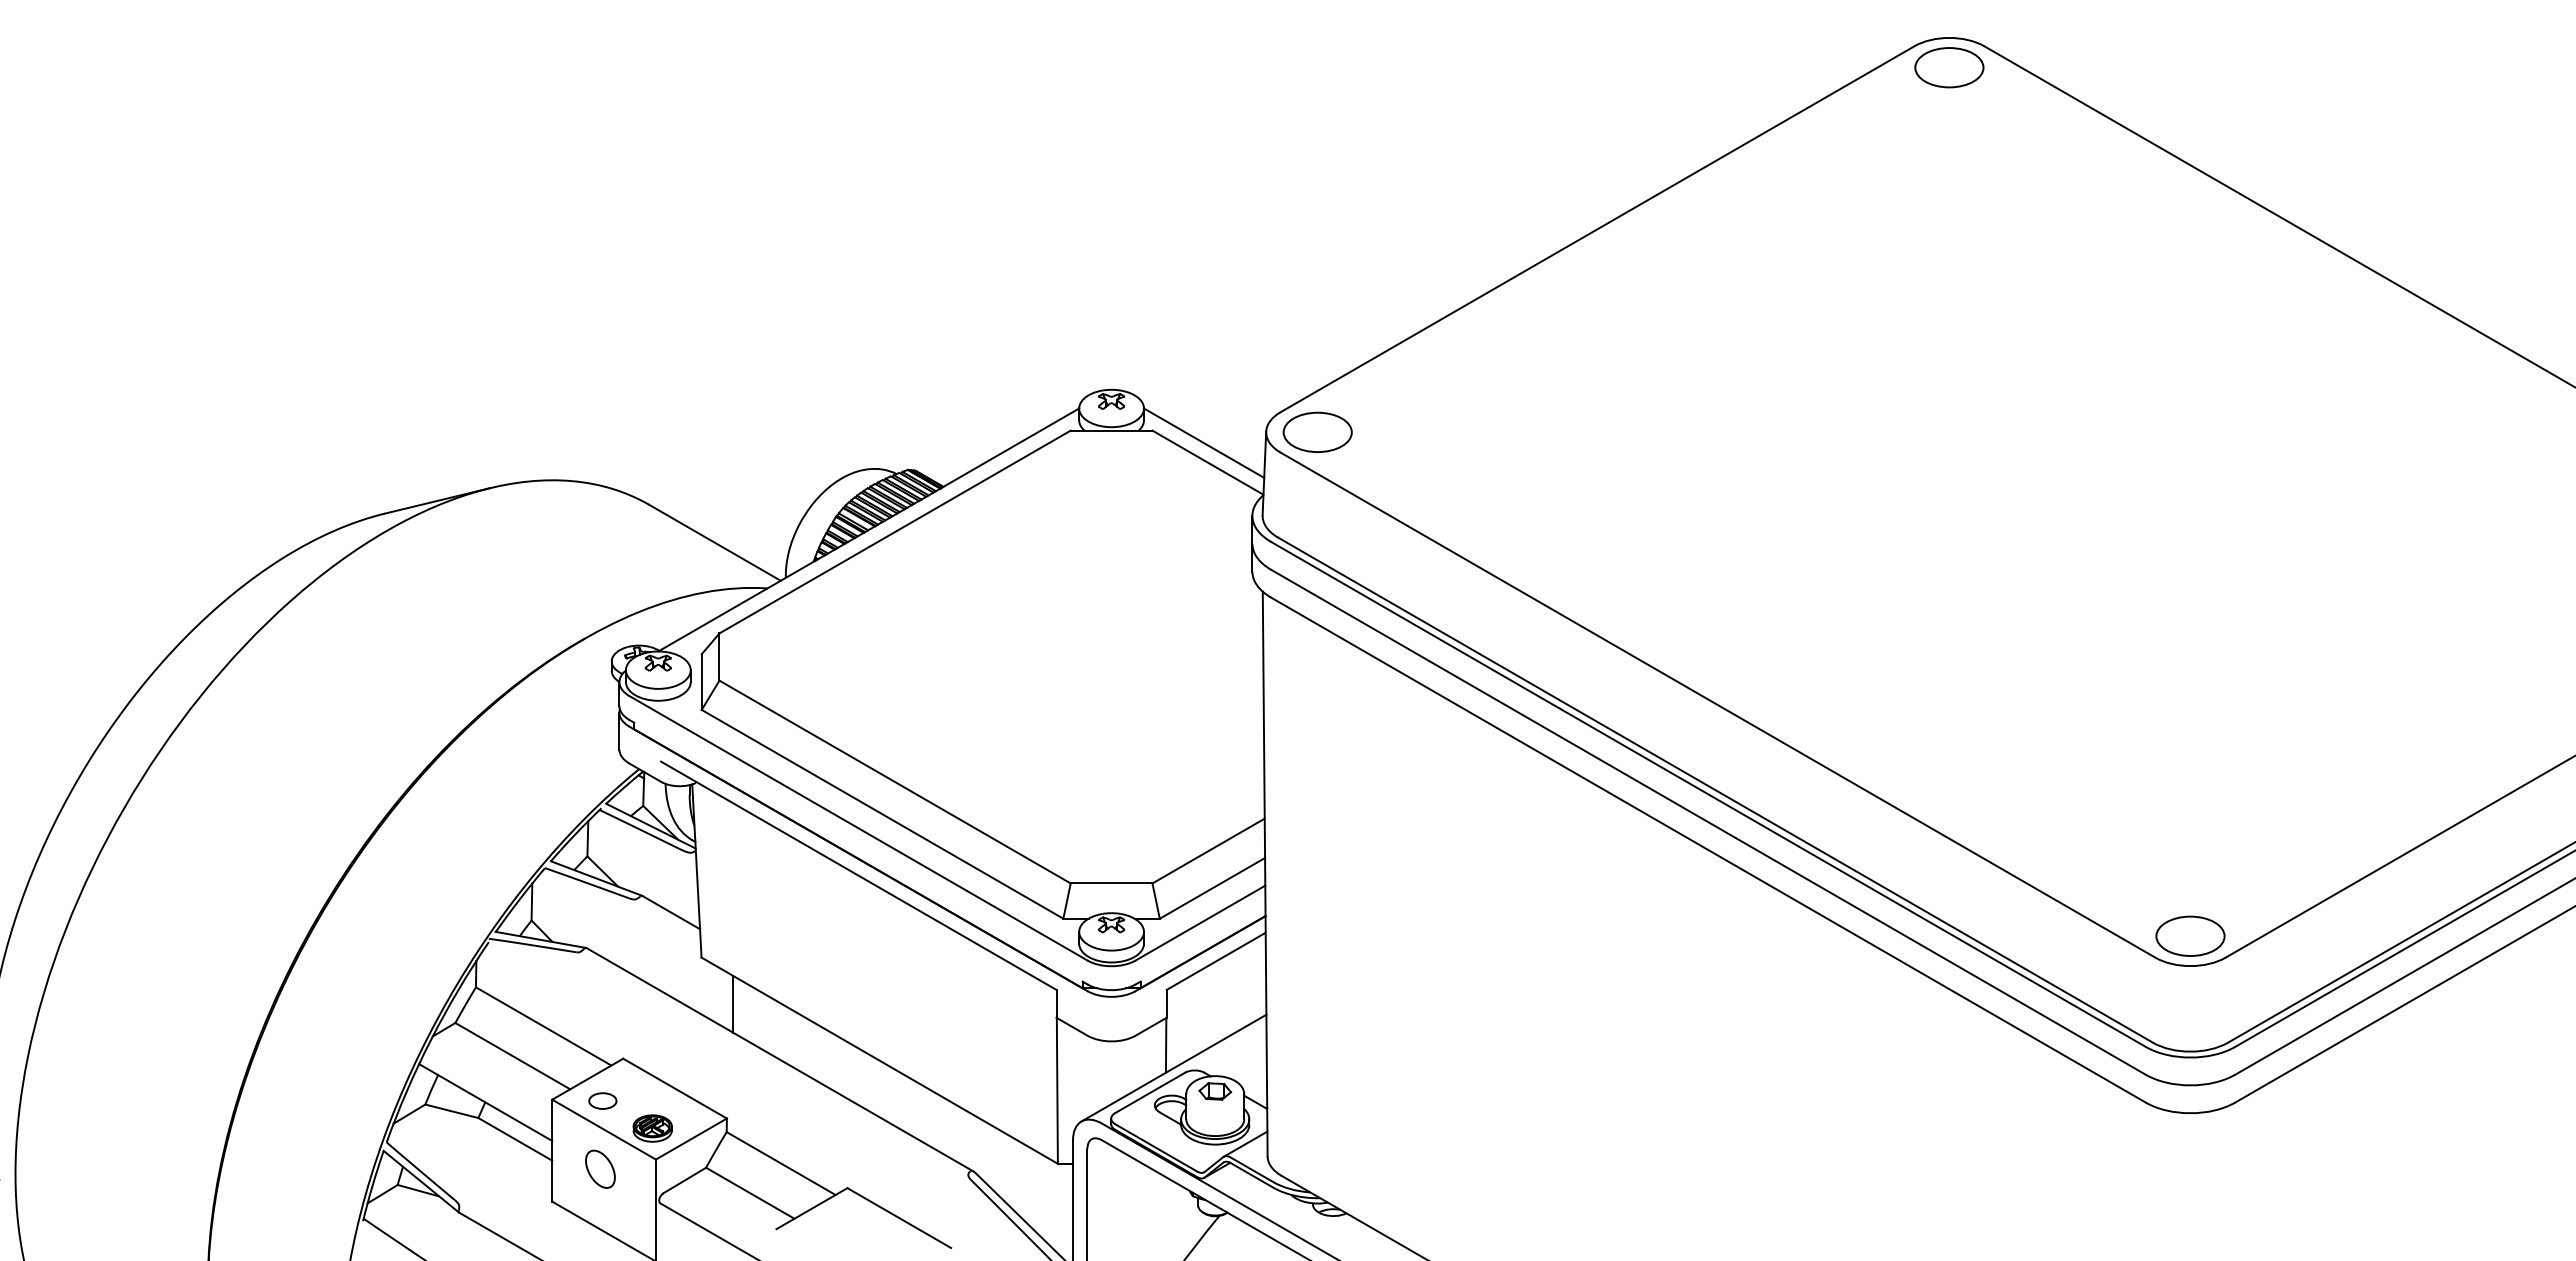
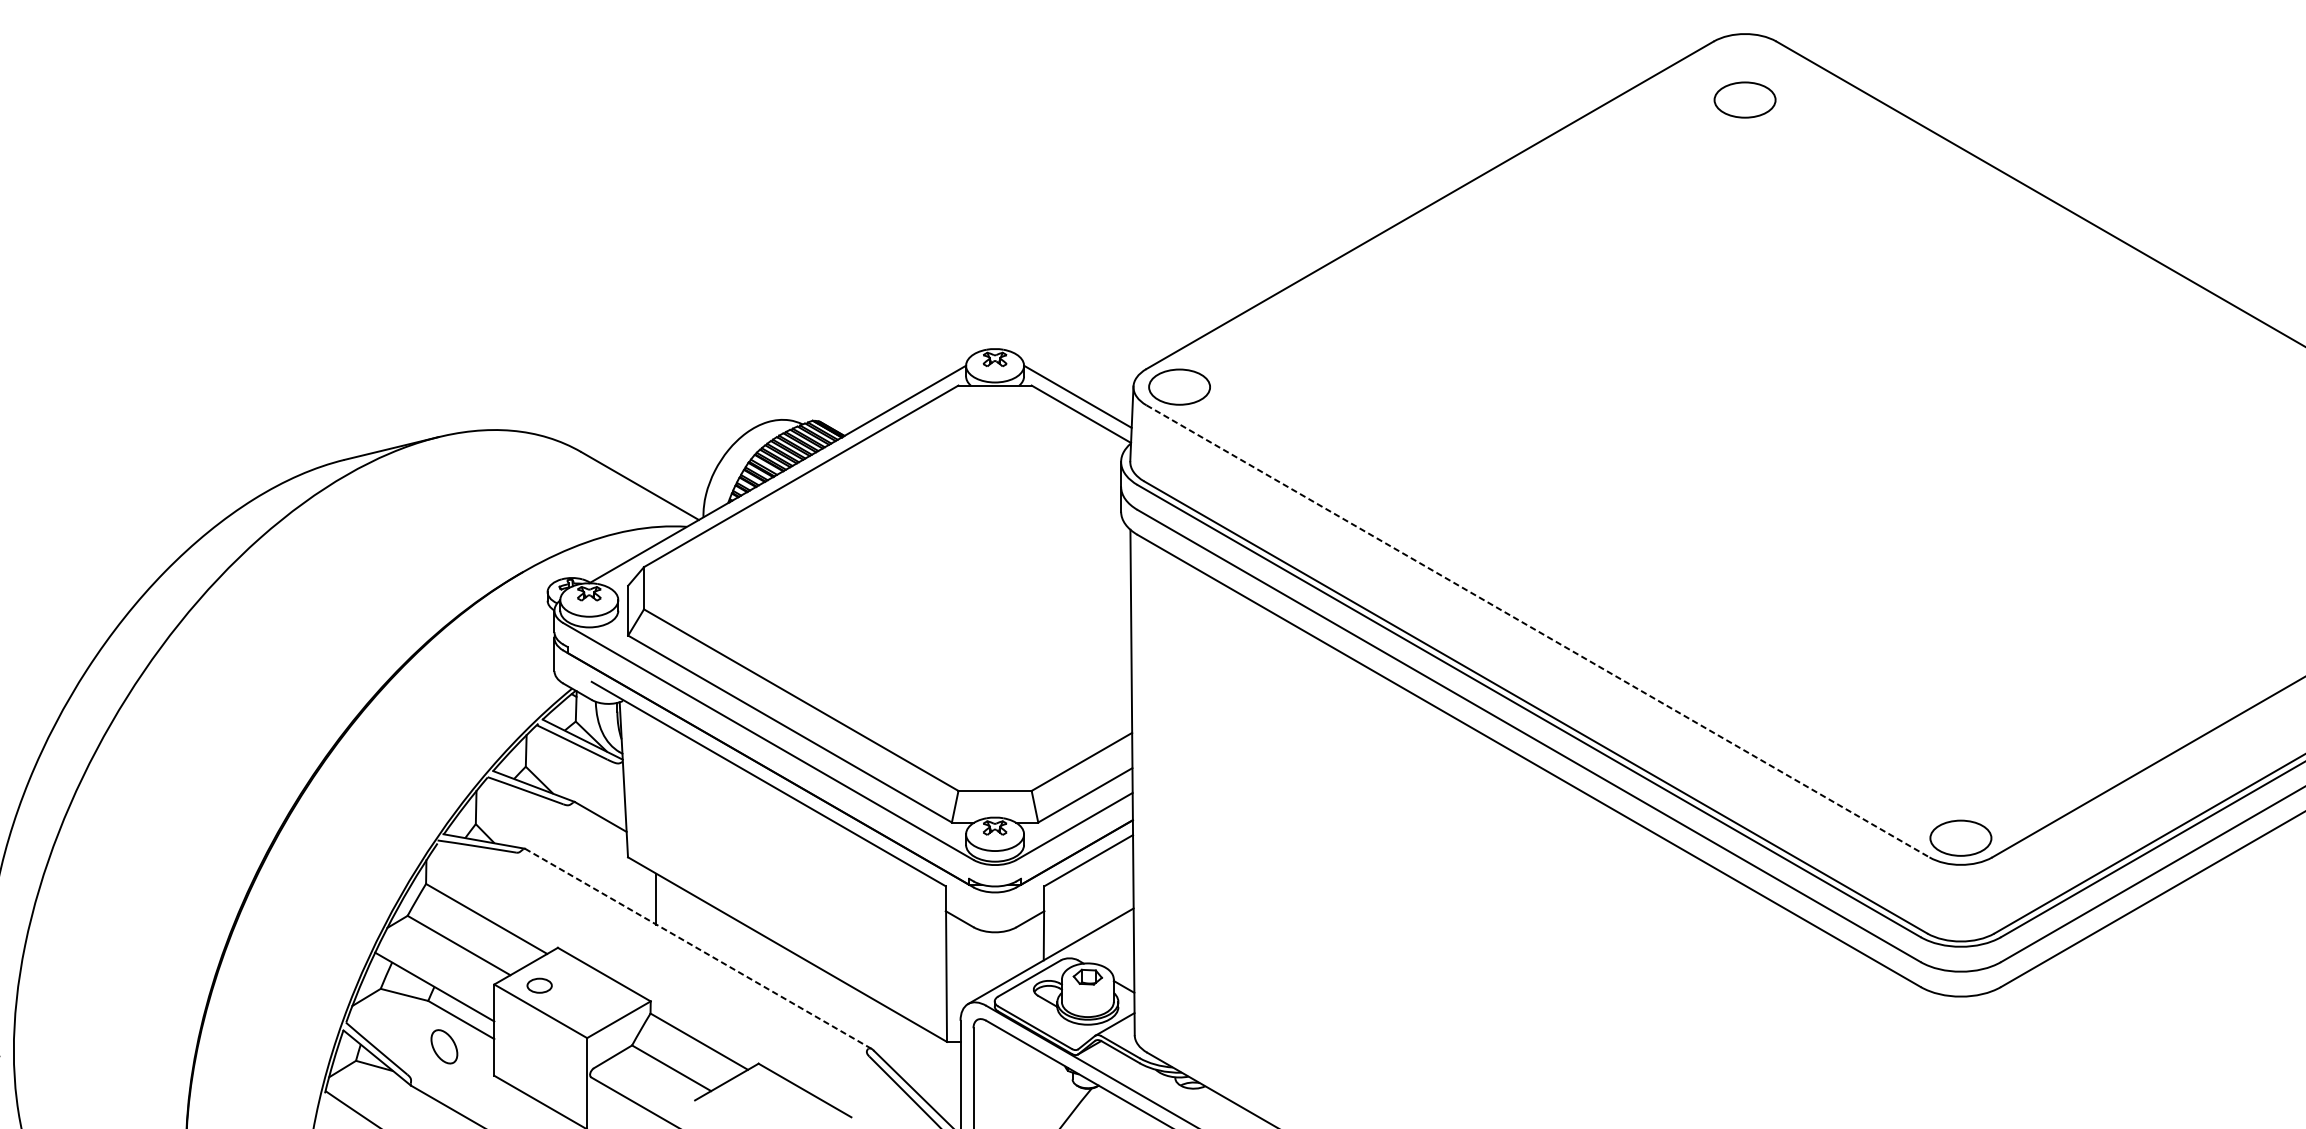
part: (1949, 67) -> (1745, 99), moved
line: (1718, 705) -> (1538, 631), solid -> dashed
line: (780, 1059) -> (698, 948), solid -> dashed
part: (652, 1128) -> (584, 1010), removed
part: (600, 1168) -> (444, 1046), moved

